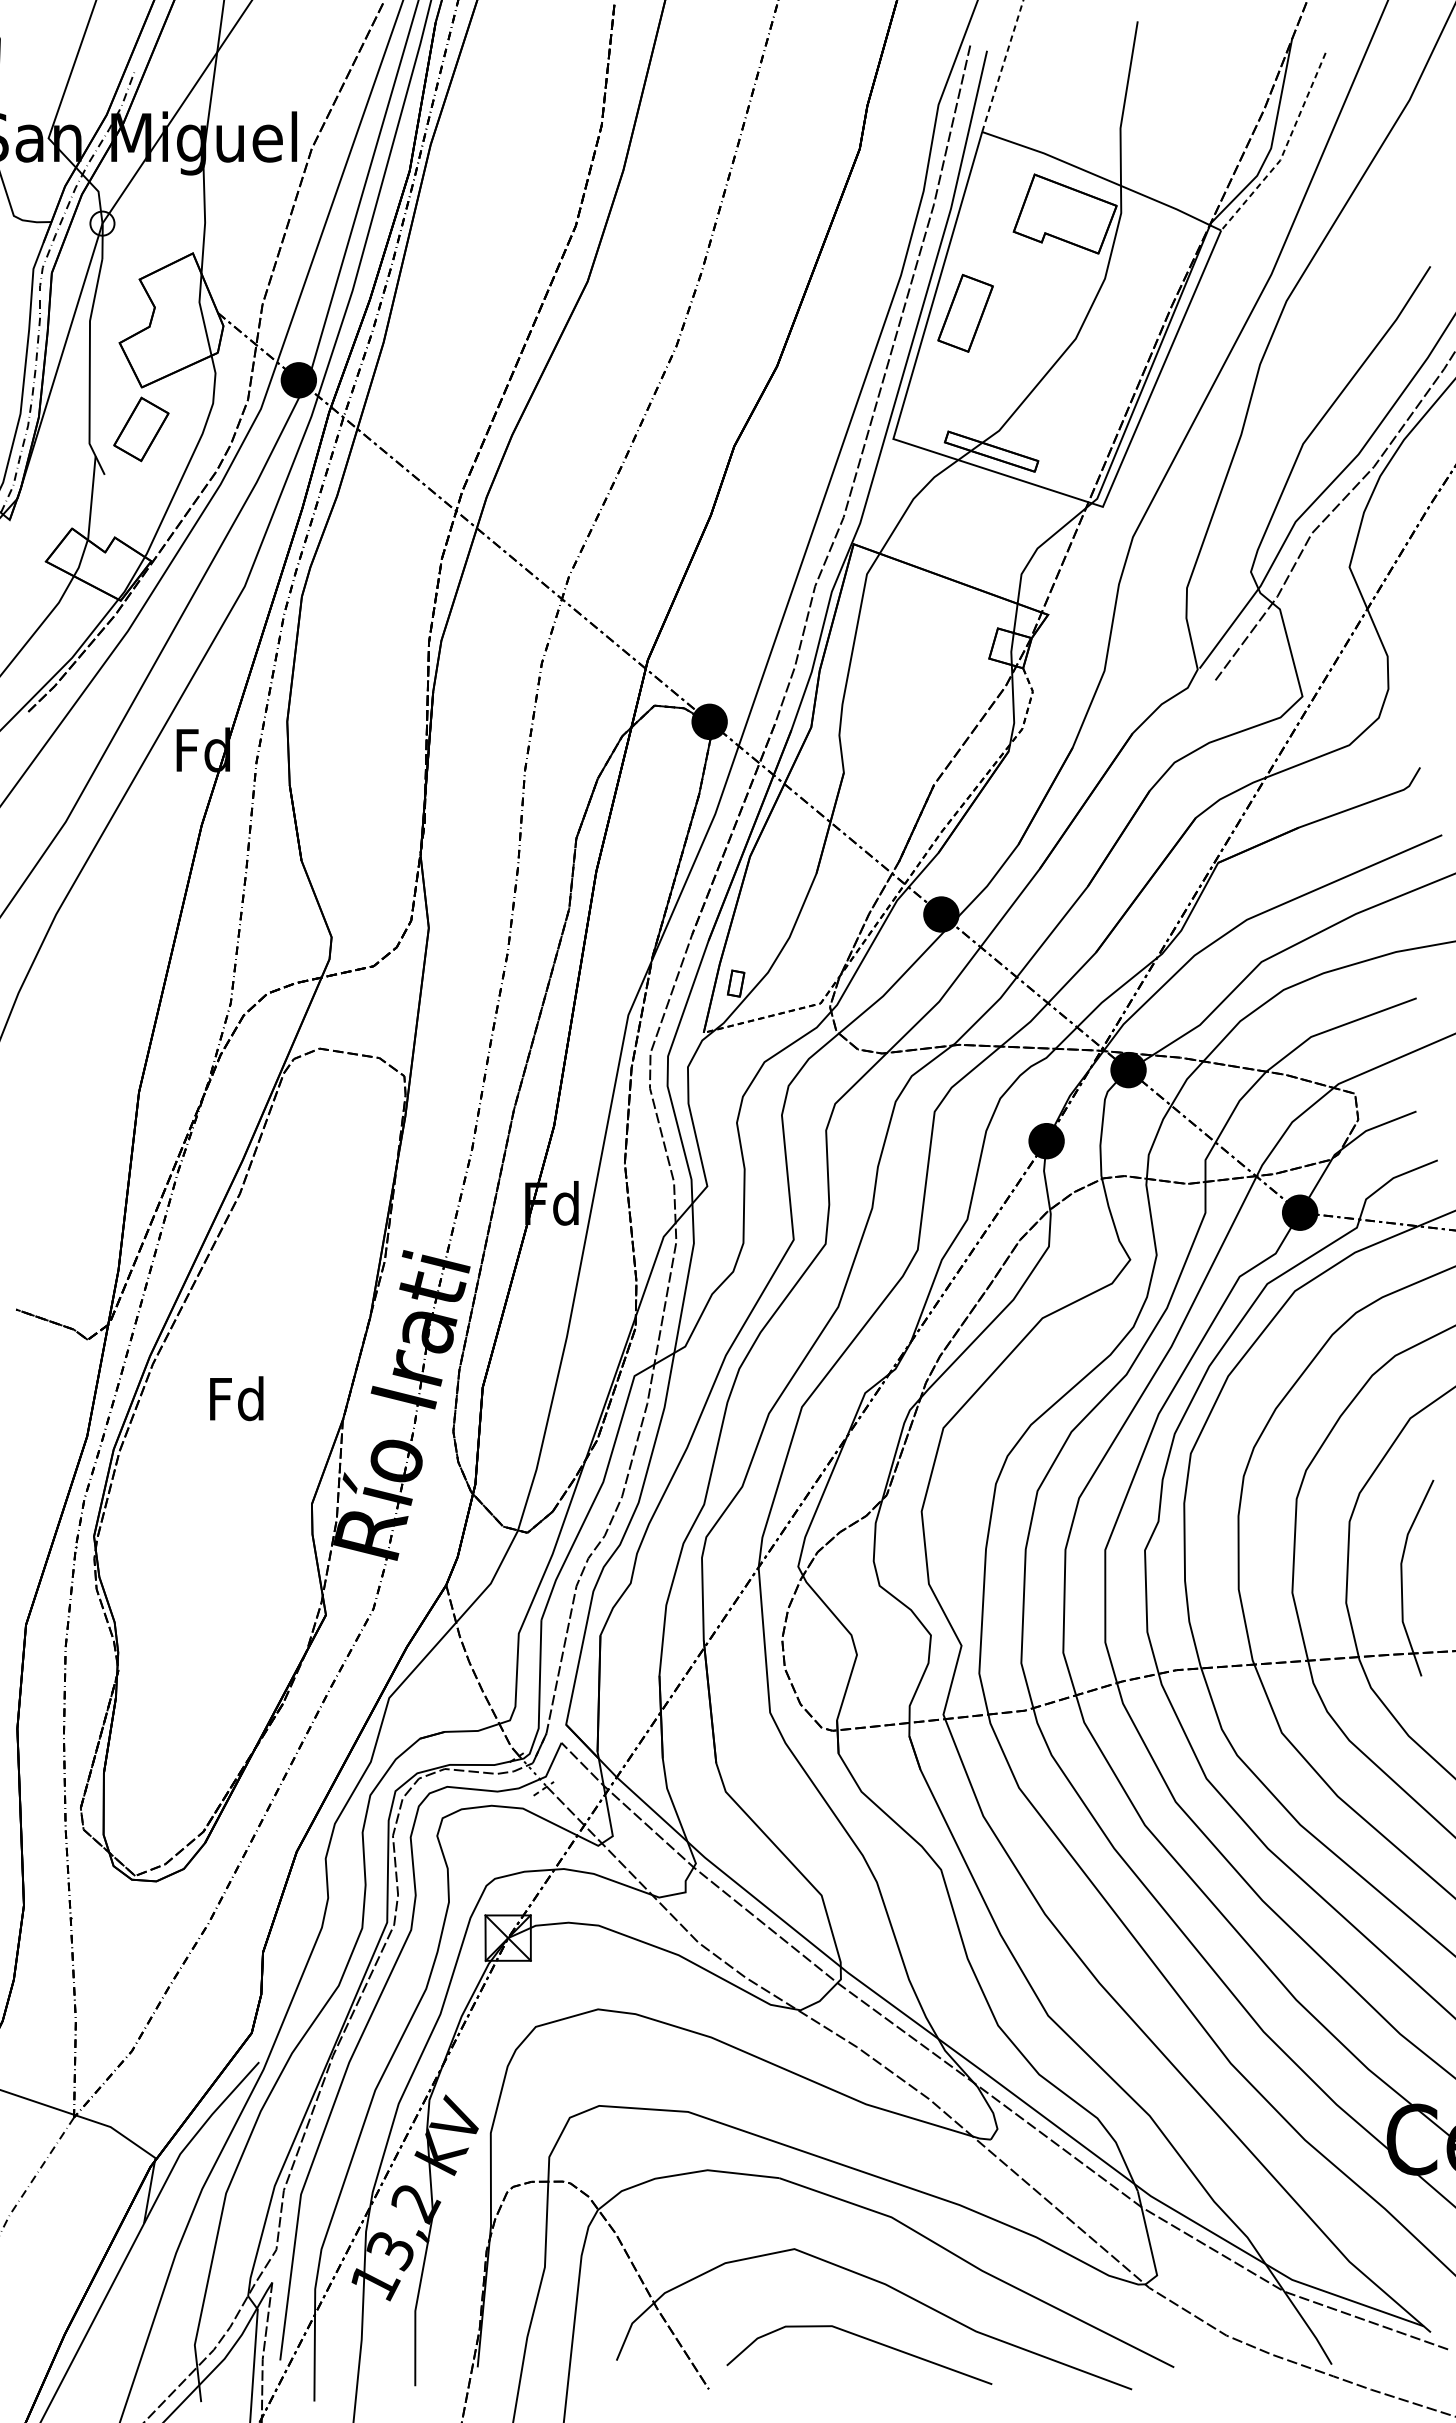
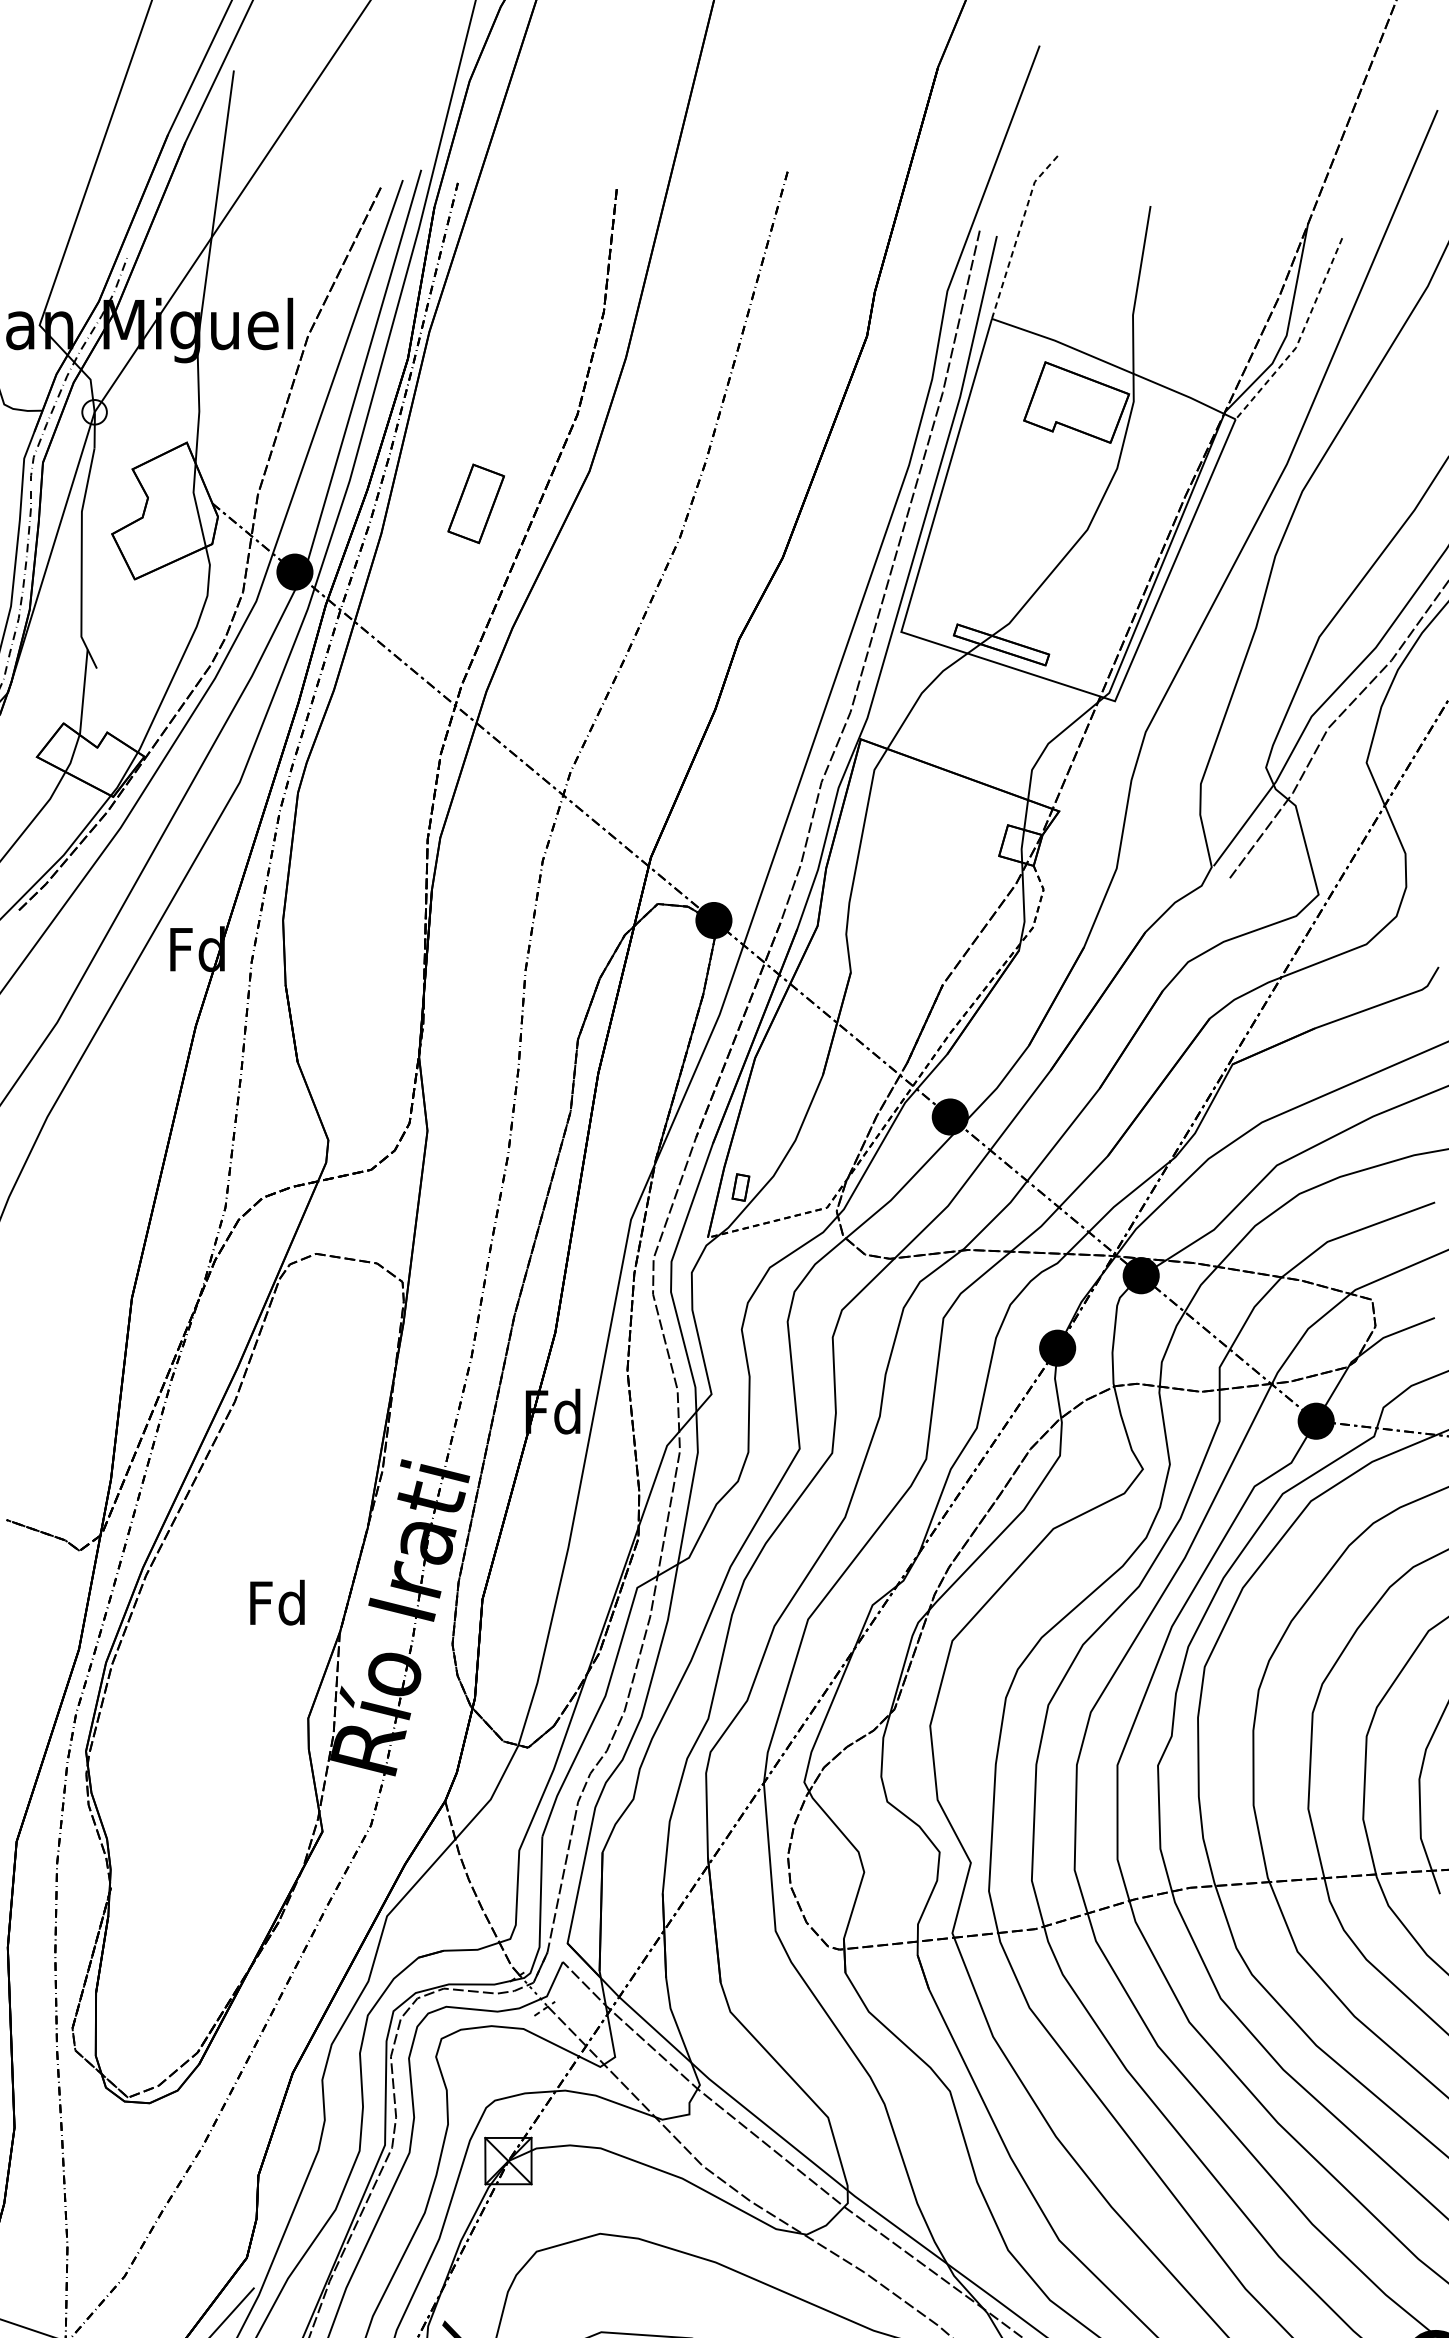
part: (965, 312) -> (476, 502), moved
part: (141, 429) -> (134, 622), removed
text: (236, 1398) -> (277, 1602), moved

